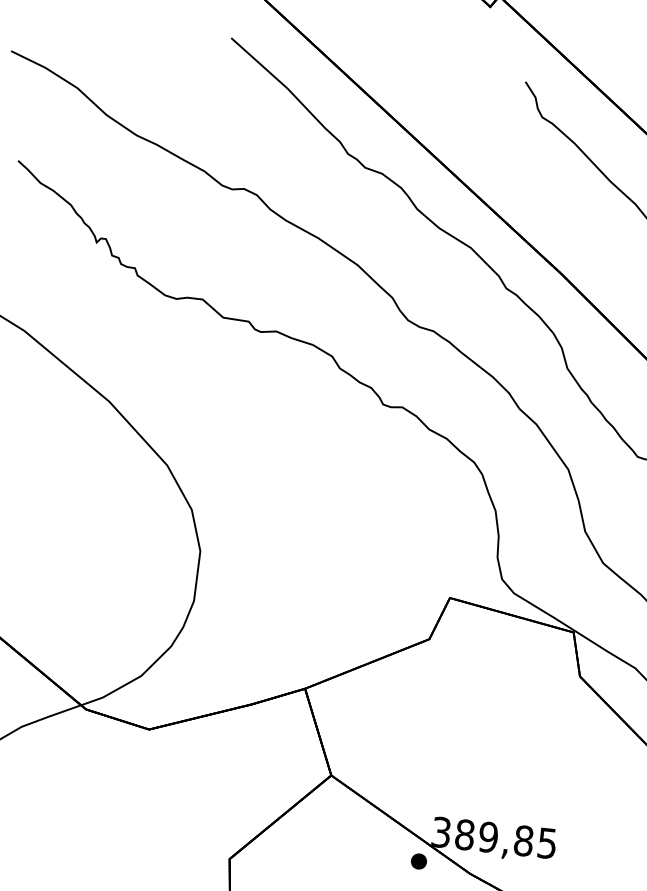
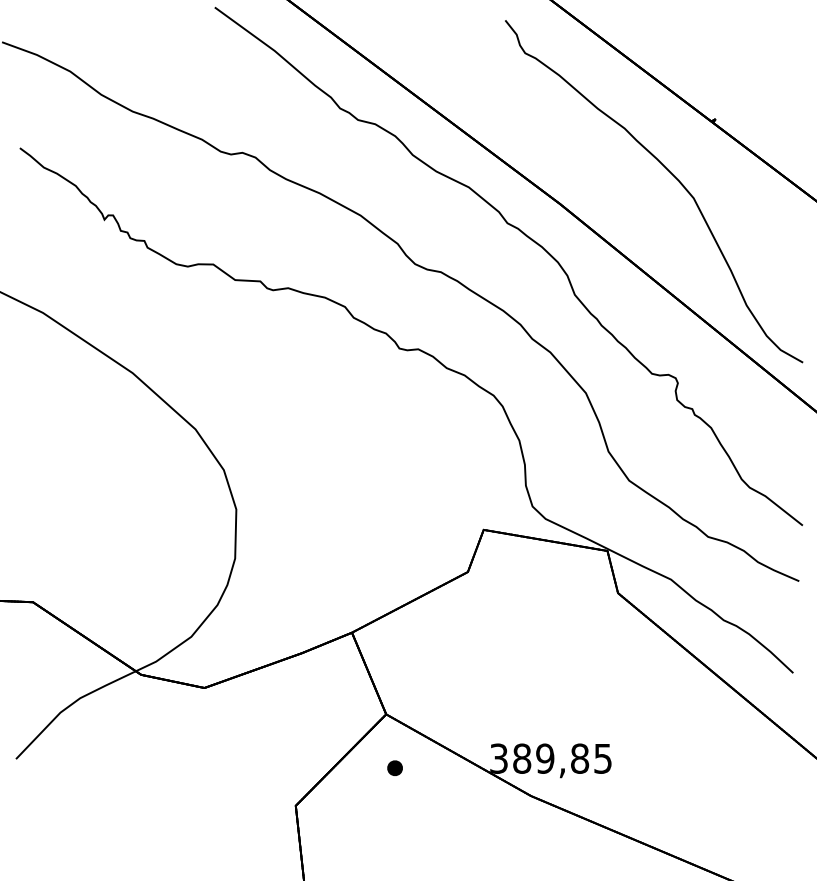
part: (418, 860) -> (394, 767), moved

